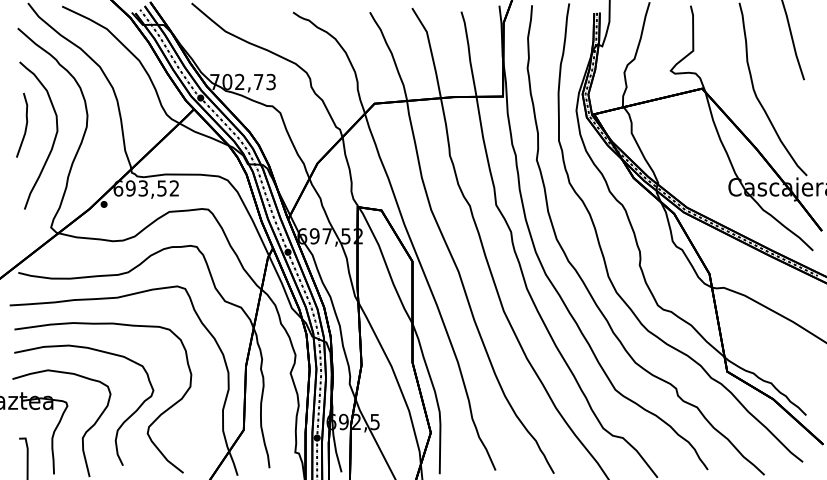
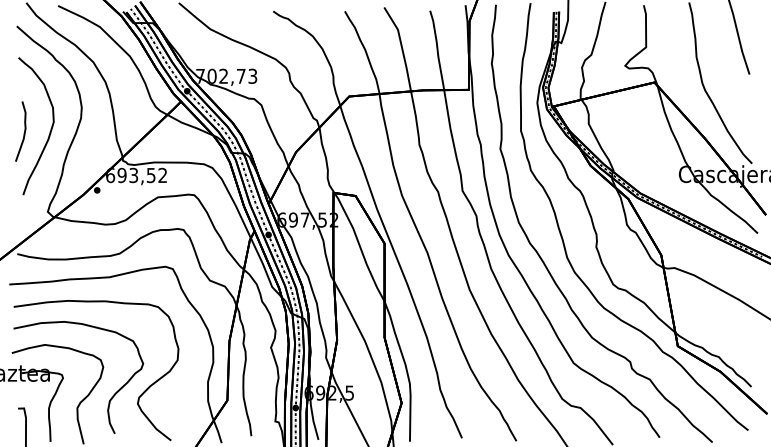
curve: (25, 125) -> (24, 131), moved

